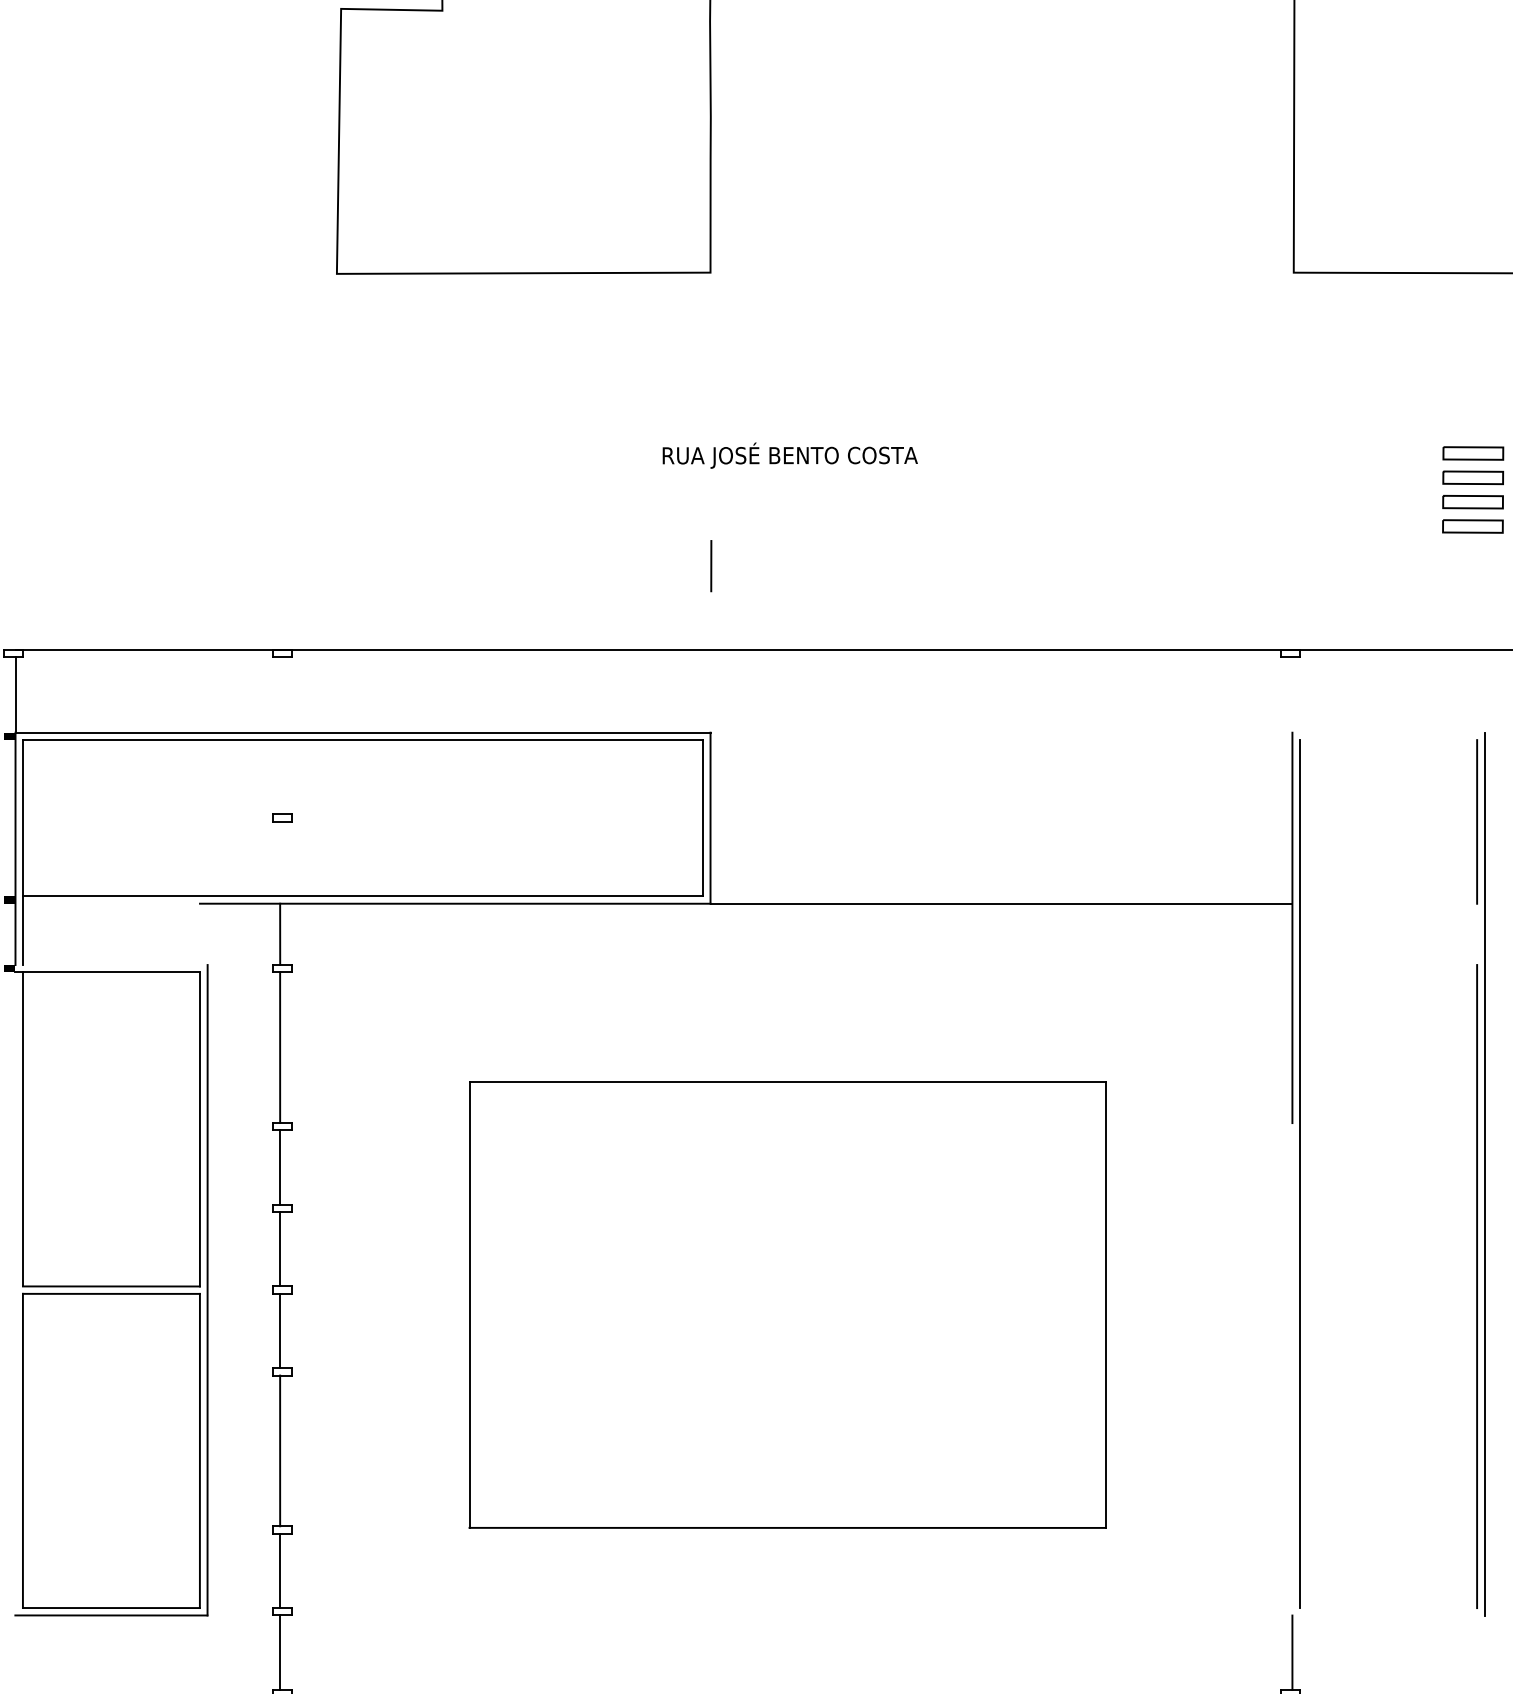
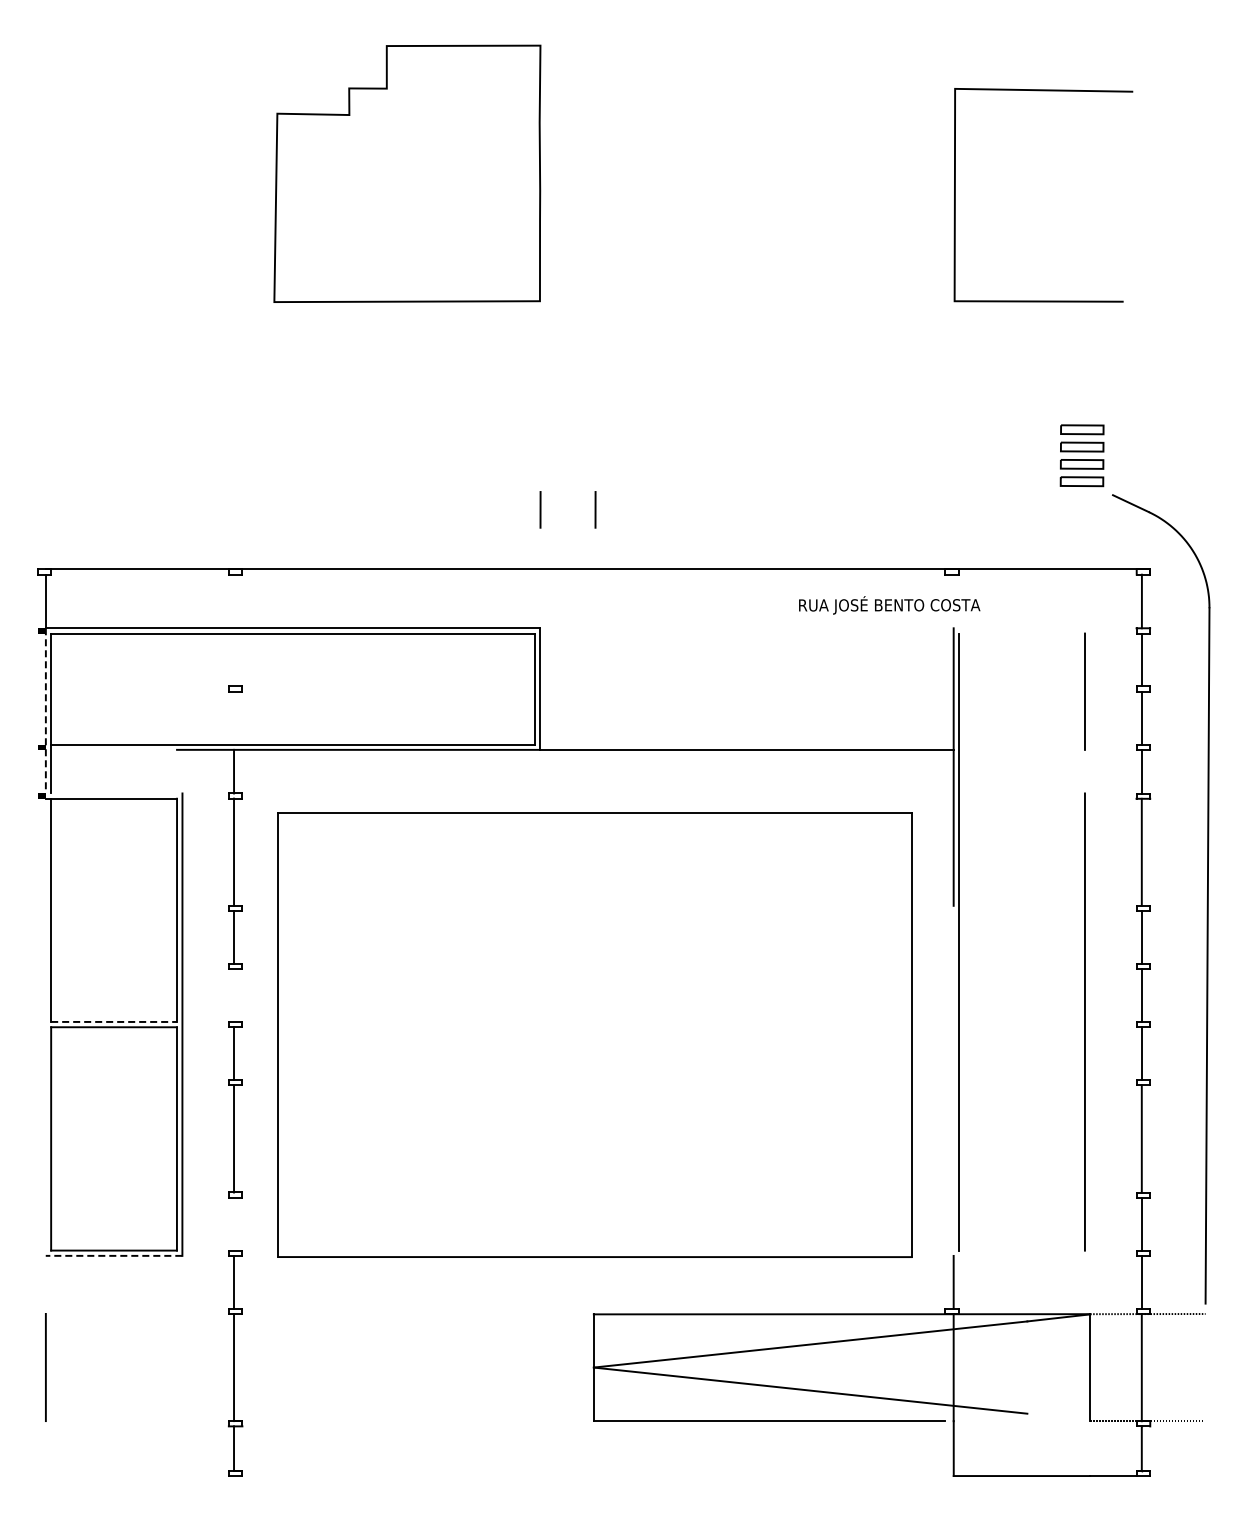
text: (790, 455) -> (889, 605), moved
line: (788, 565) -> (595, 509), added
line: (14, 848) -> (45, 710), solid -> dashed
line: (1484, 1173) -> (1090, 941), removed
line: (280, 1249) -> (234, 995), removed
line: (112, 1285) -> (114, 1021), solid -> dashed
part: (787, 1304) -> (594, 1034), size x1.4
line: (280, 1569) -> (234, 1223), removed
line: (110, 1614) -> (113, 1255), solid -> dashed

